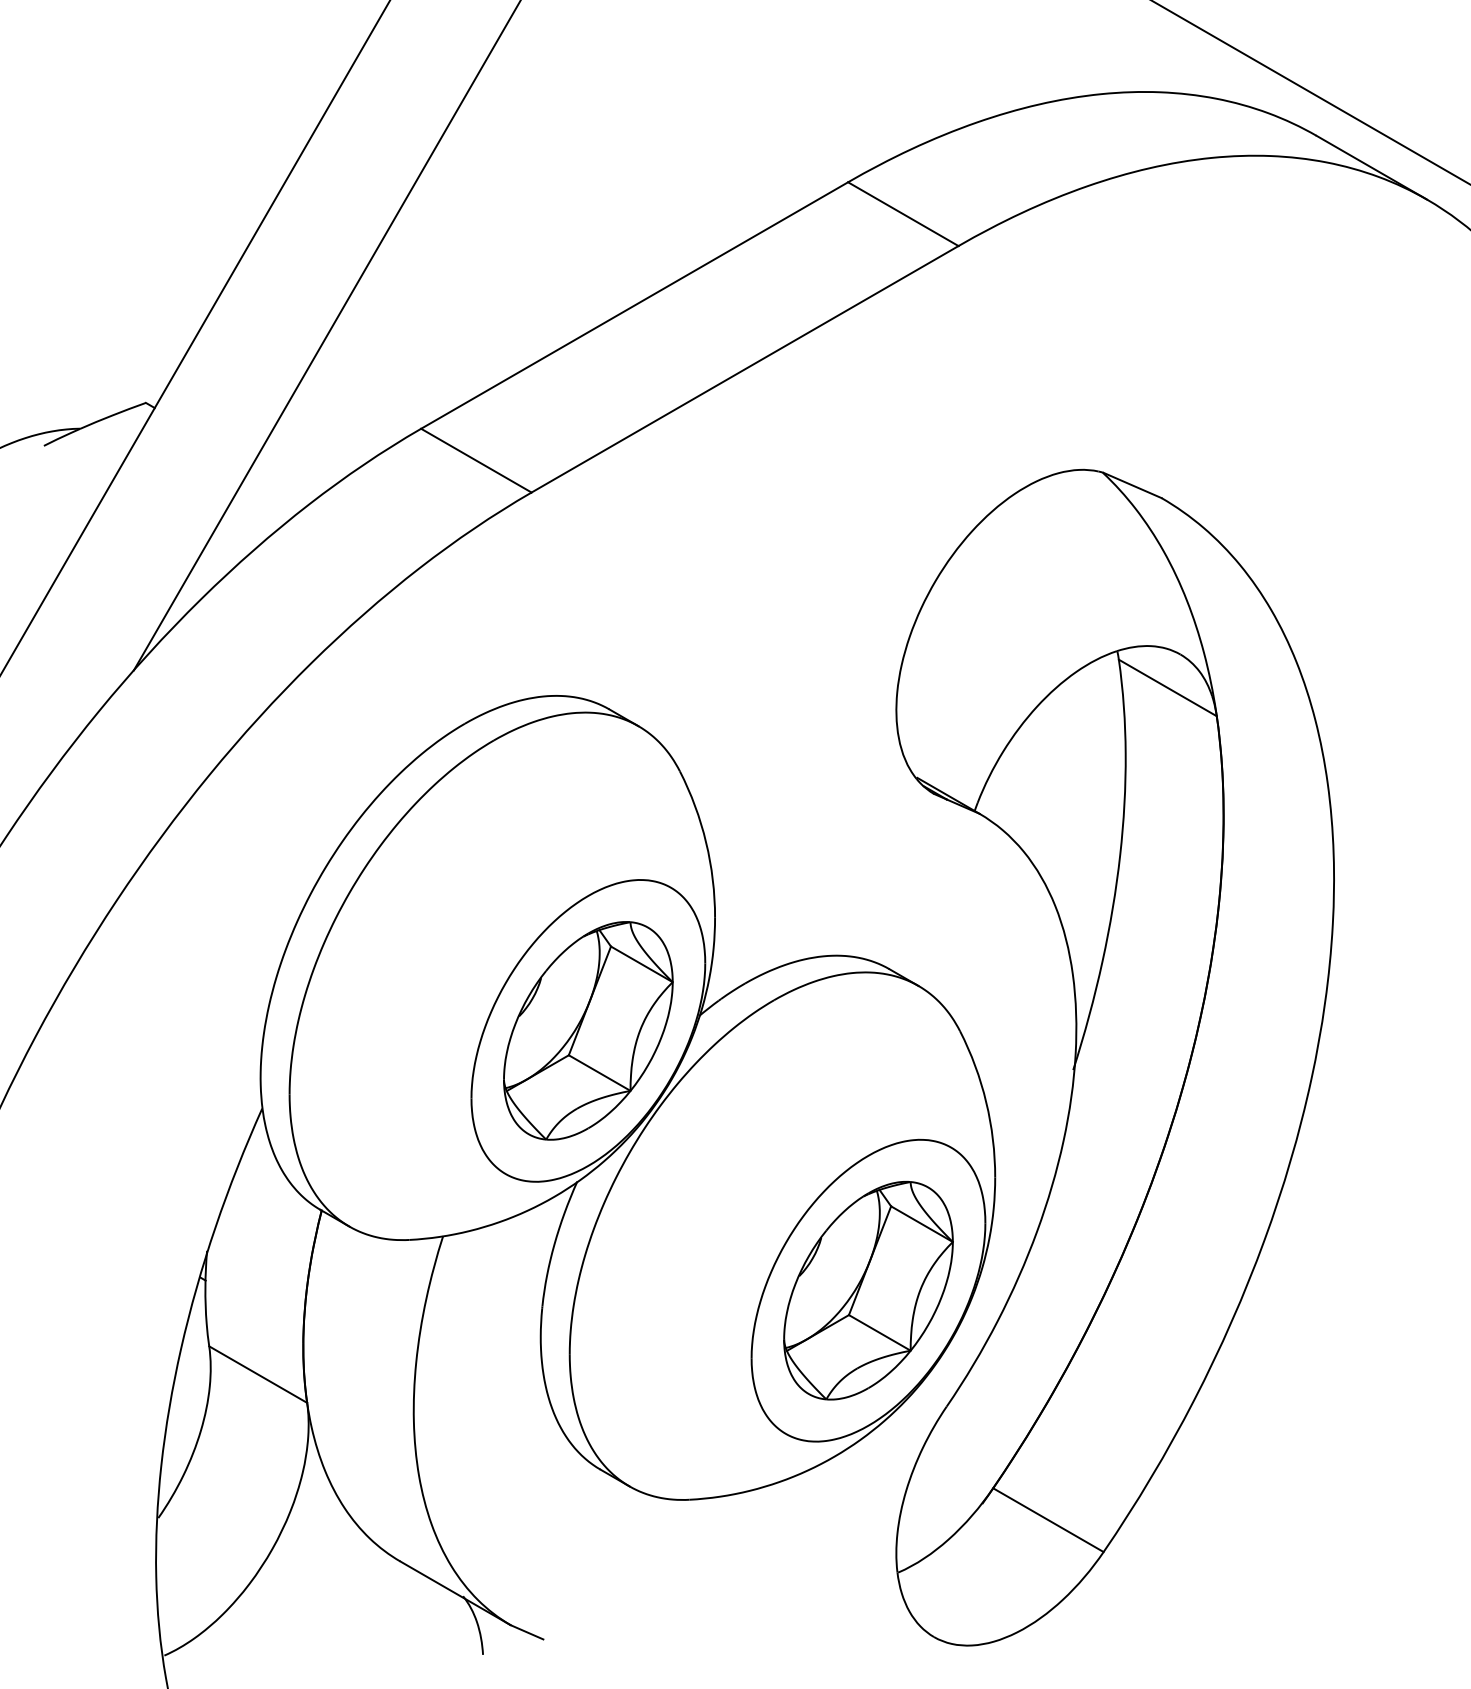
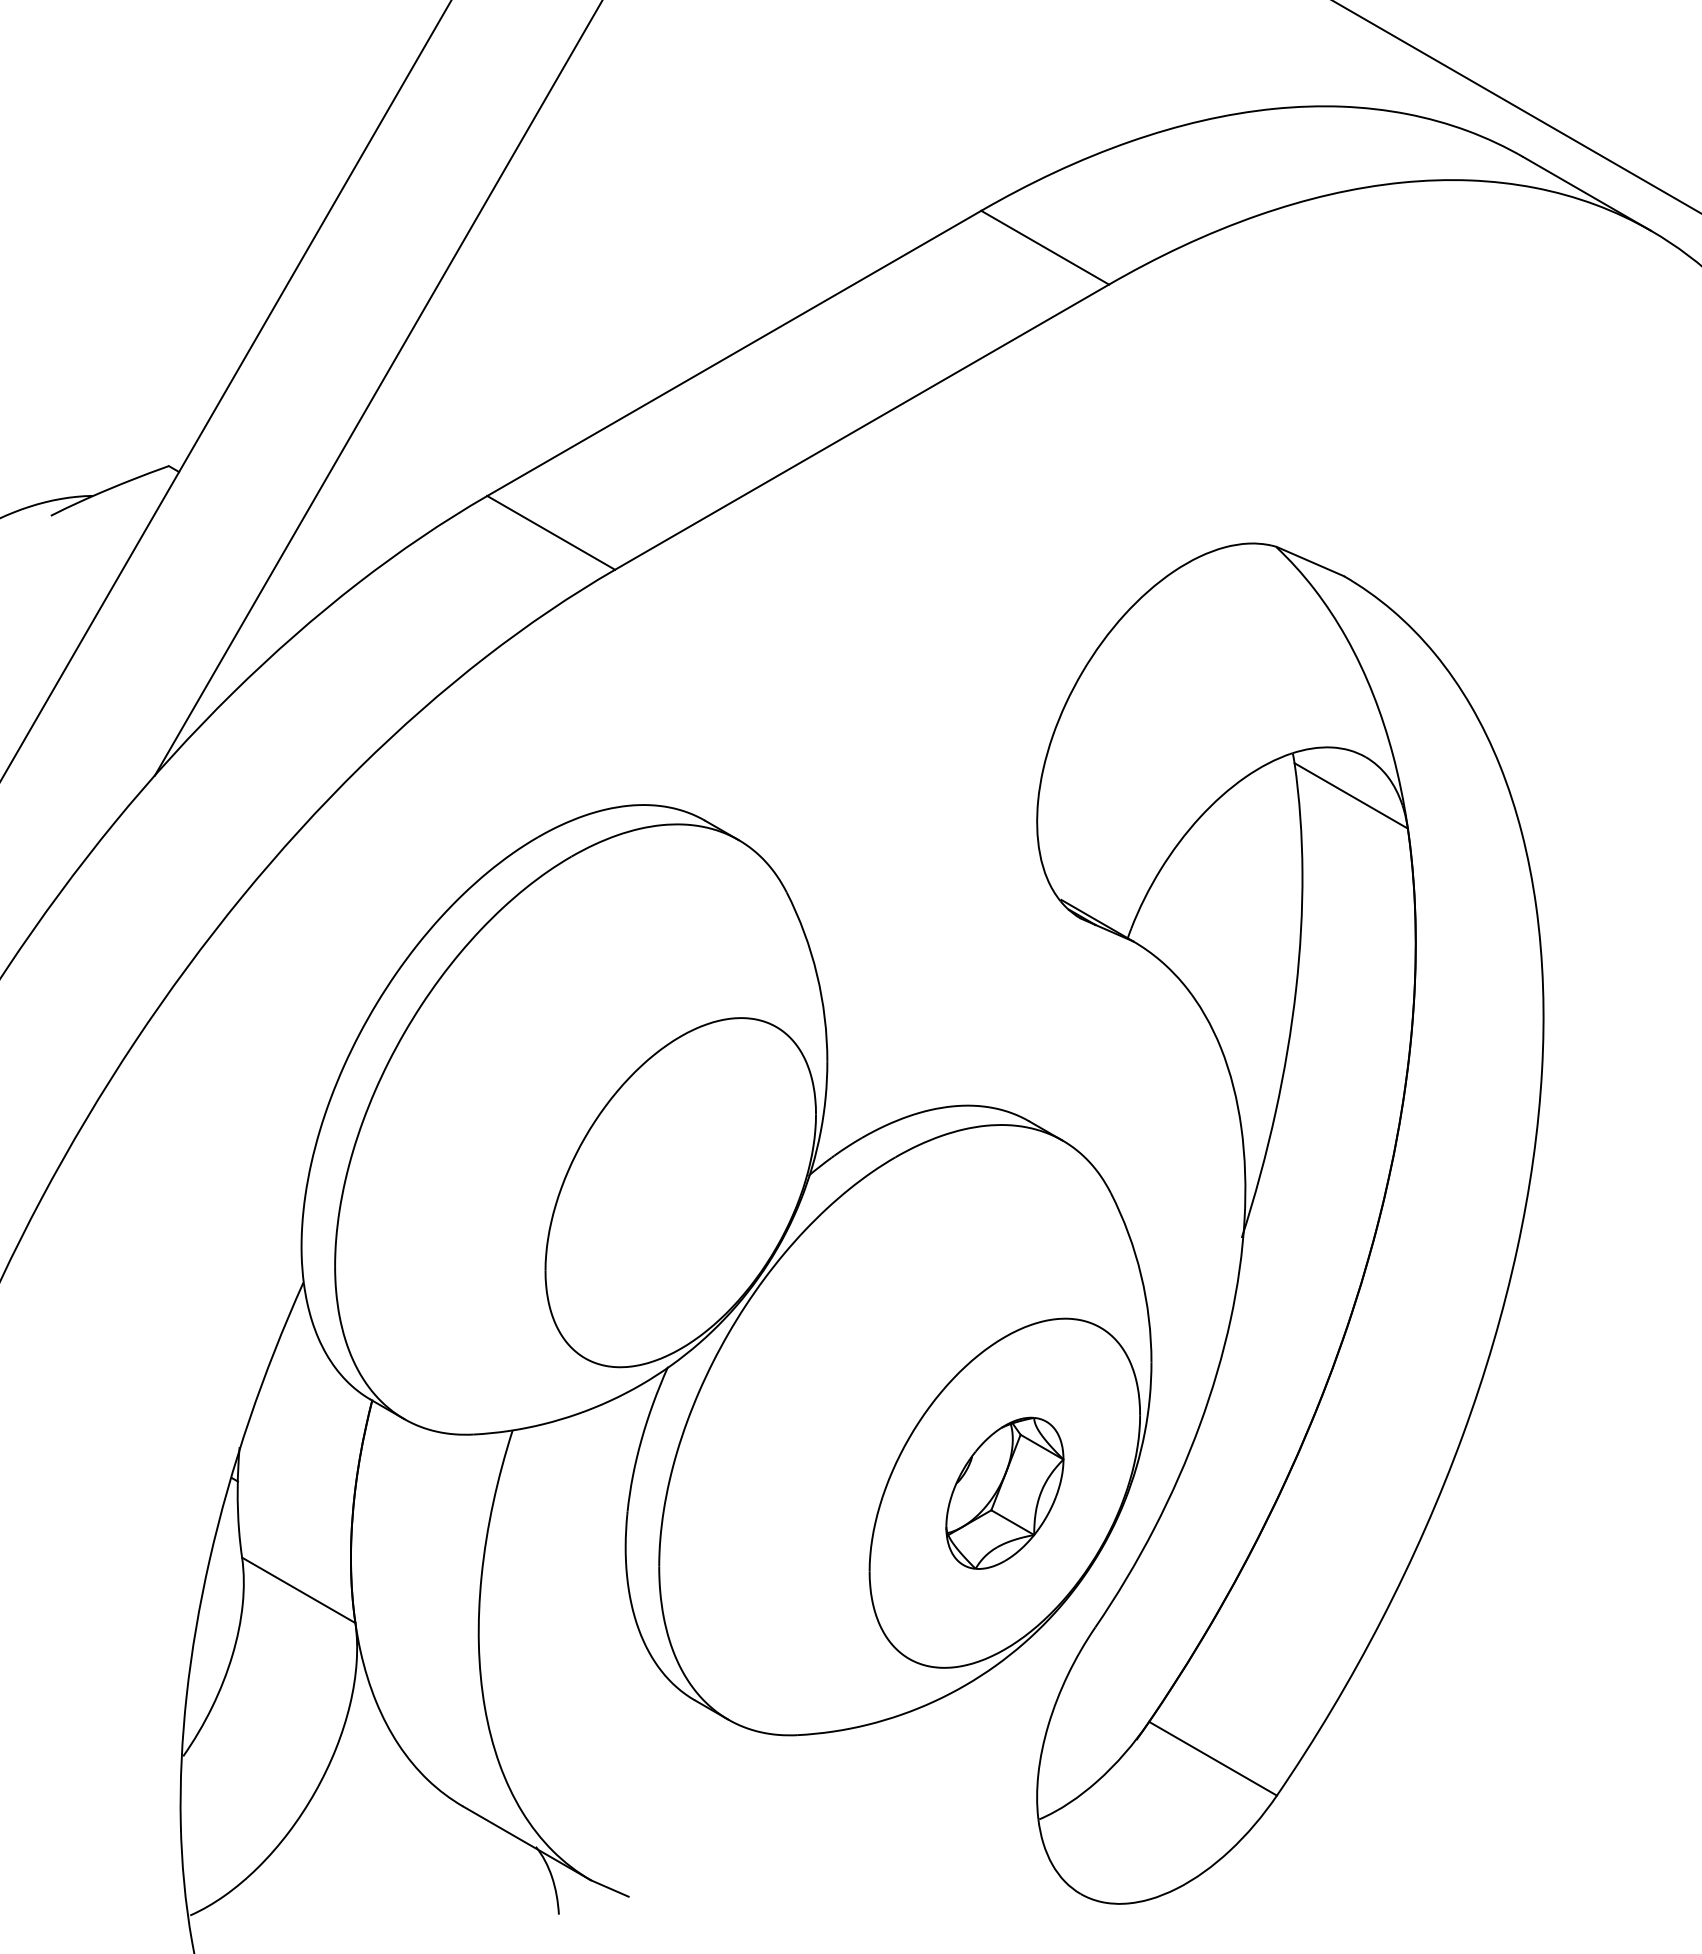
part: (588, 1030) -> (680, 1192), removed
part: (868, 1290) -> (1004, 1493), size x0.6

